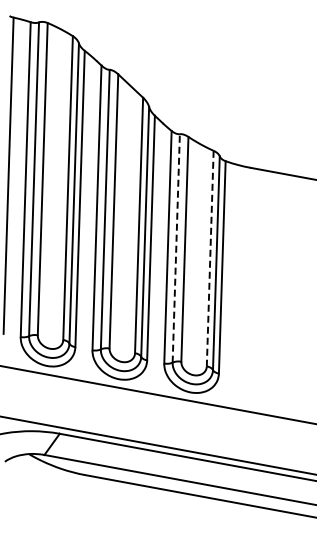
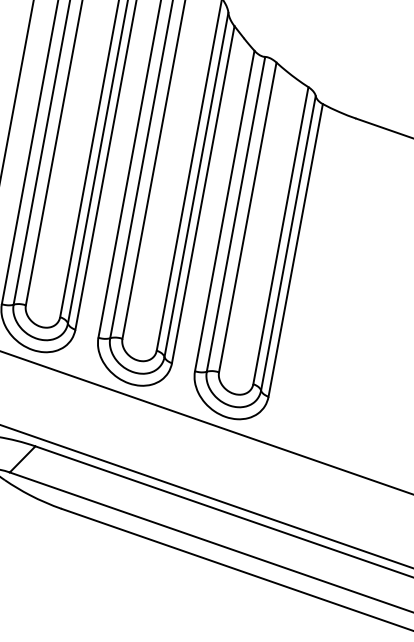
line: (176, 247) -> (236, 213), dashed -> solid
line: (210, 258) -> (281, 235), dashed -> solid

